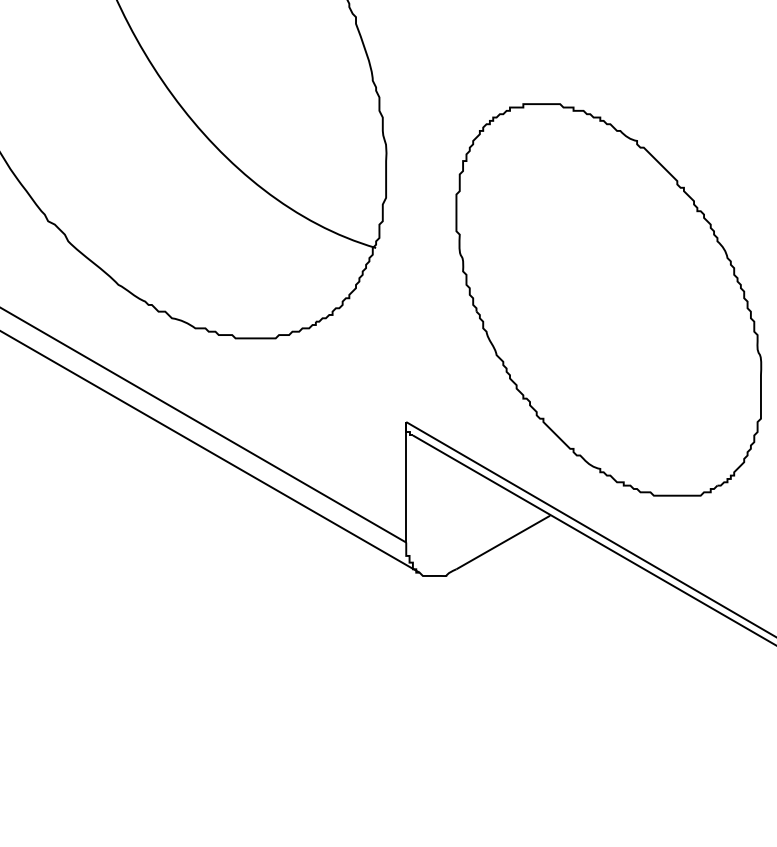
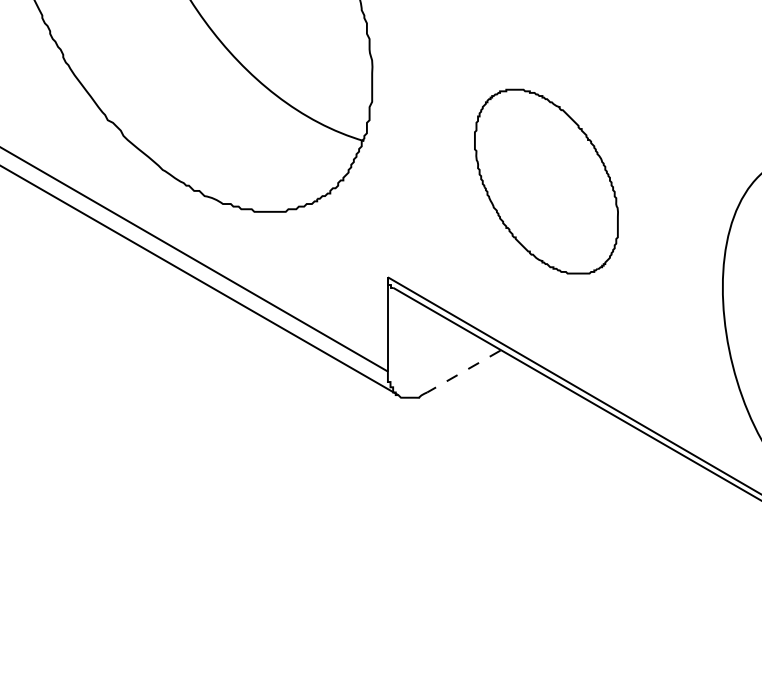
part: (608, 299) -> (546, 181), size x0.6
line: (502, 542) -> (463, 371), solid -> dashed

